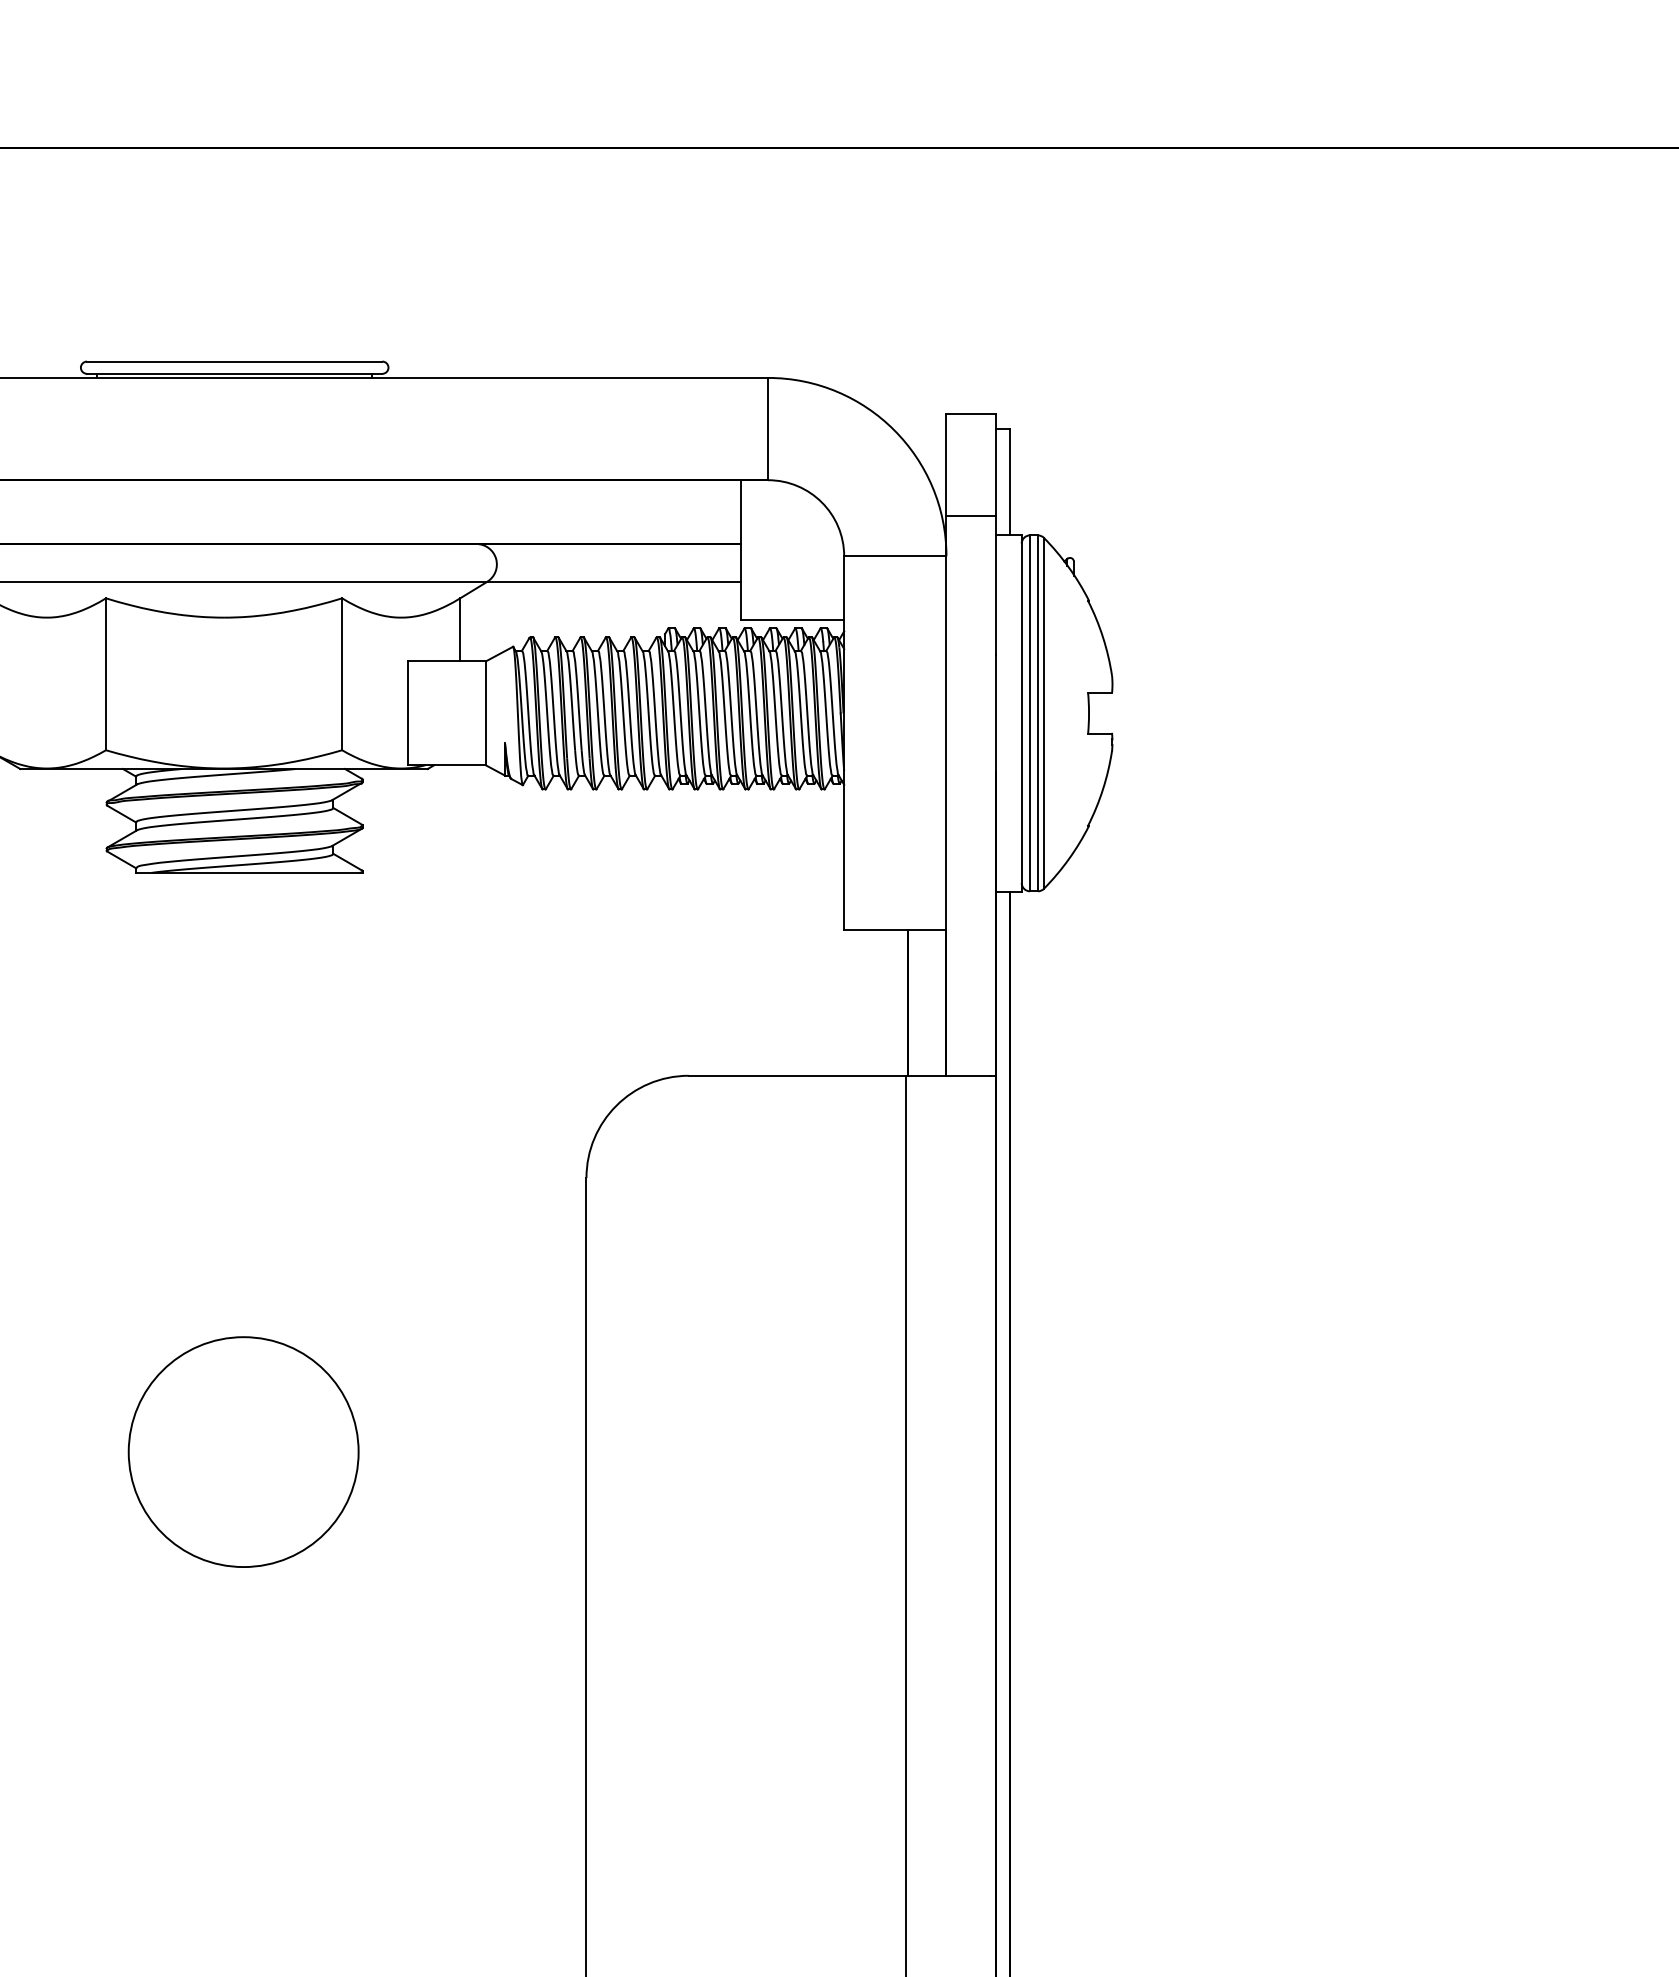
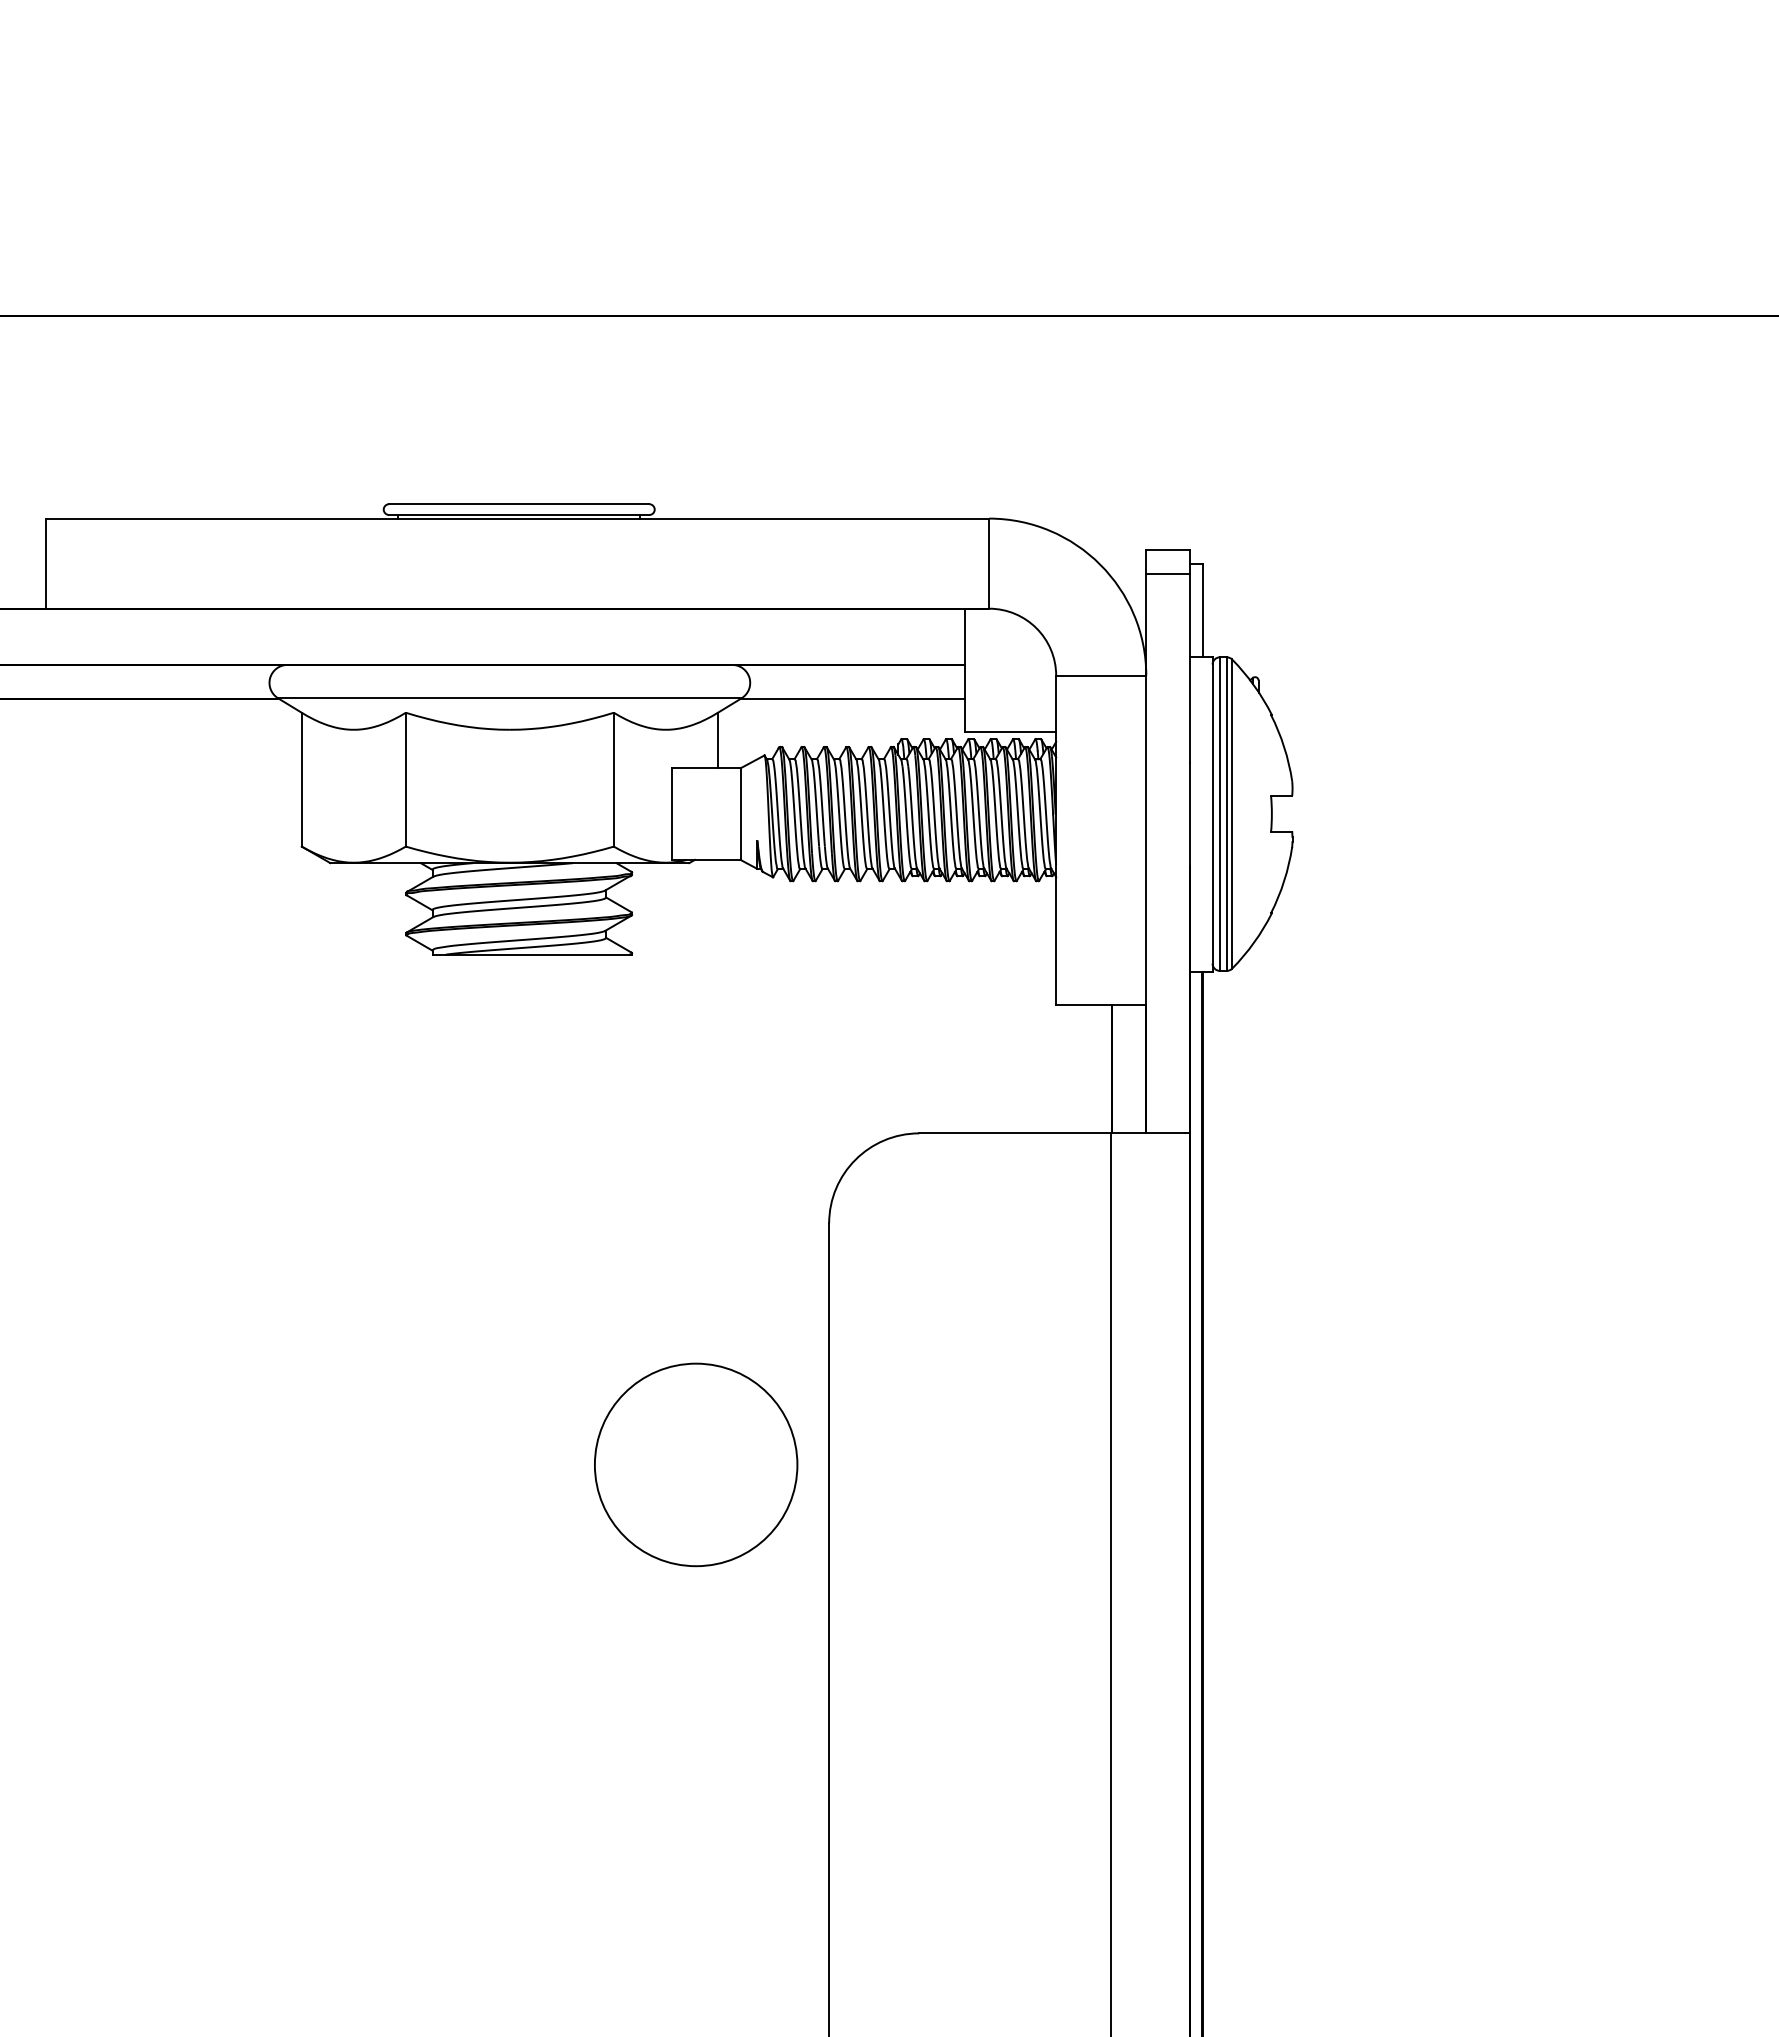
line: (970, 516) -> (1167, 574), moved
circle: (244, 1451) -> (696, 1464), moved

